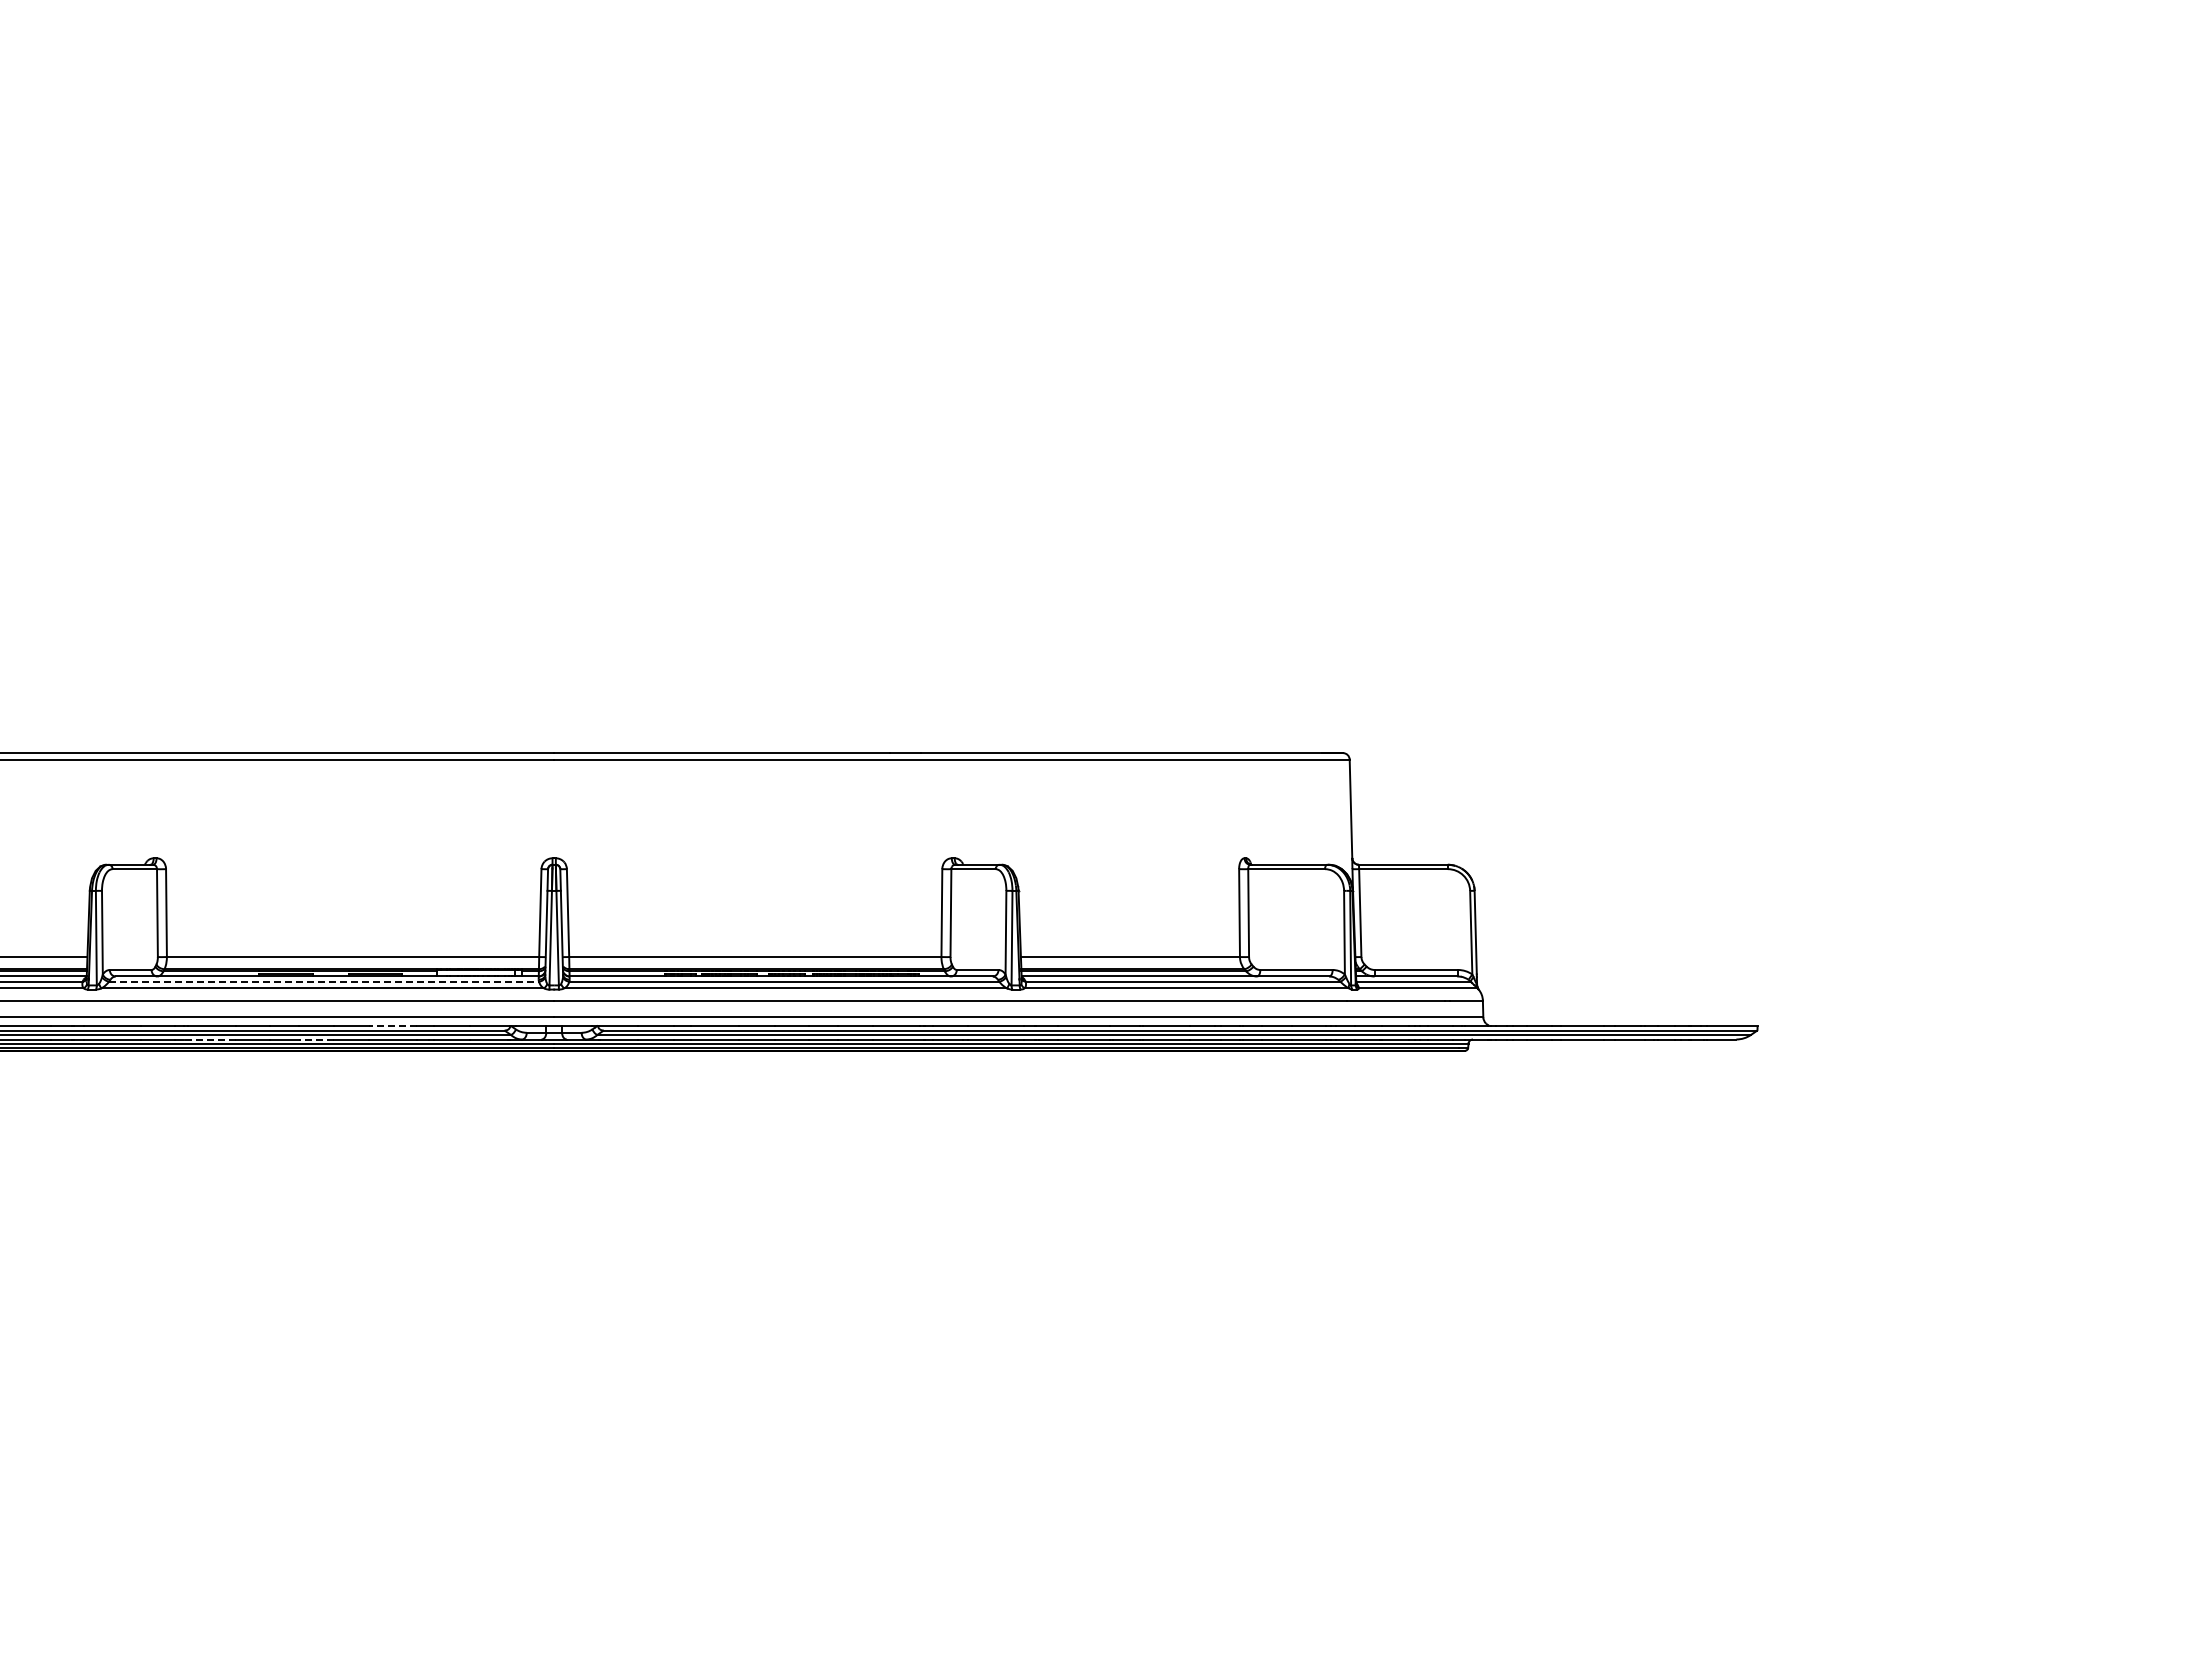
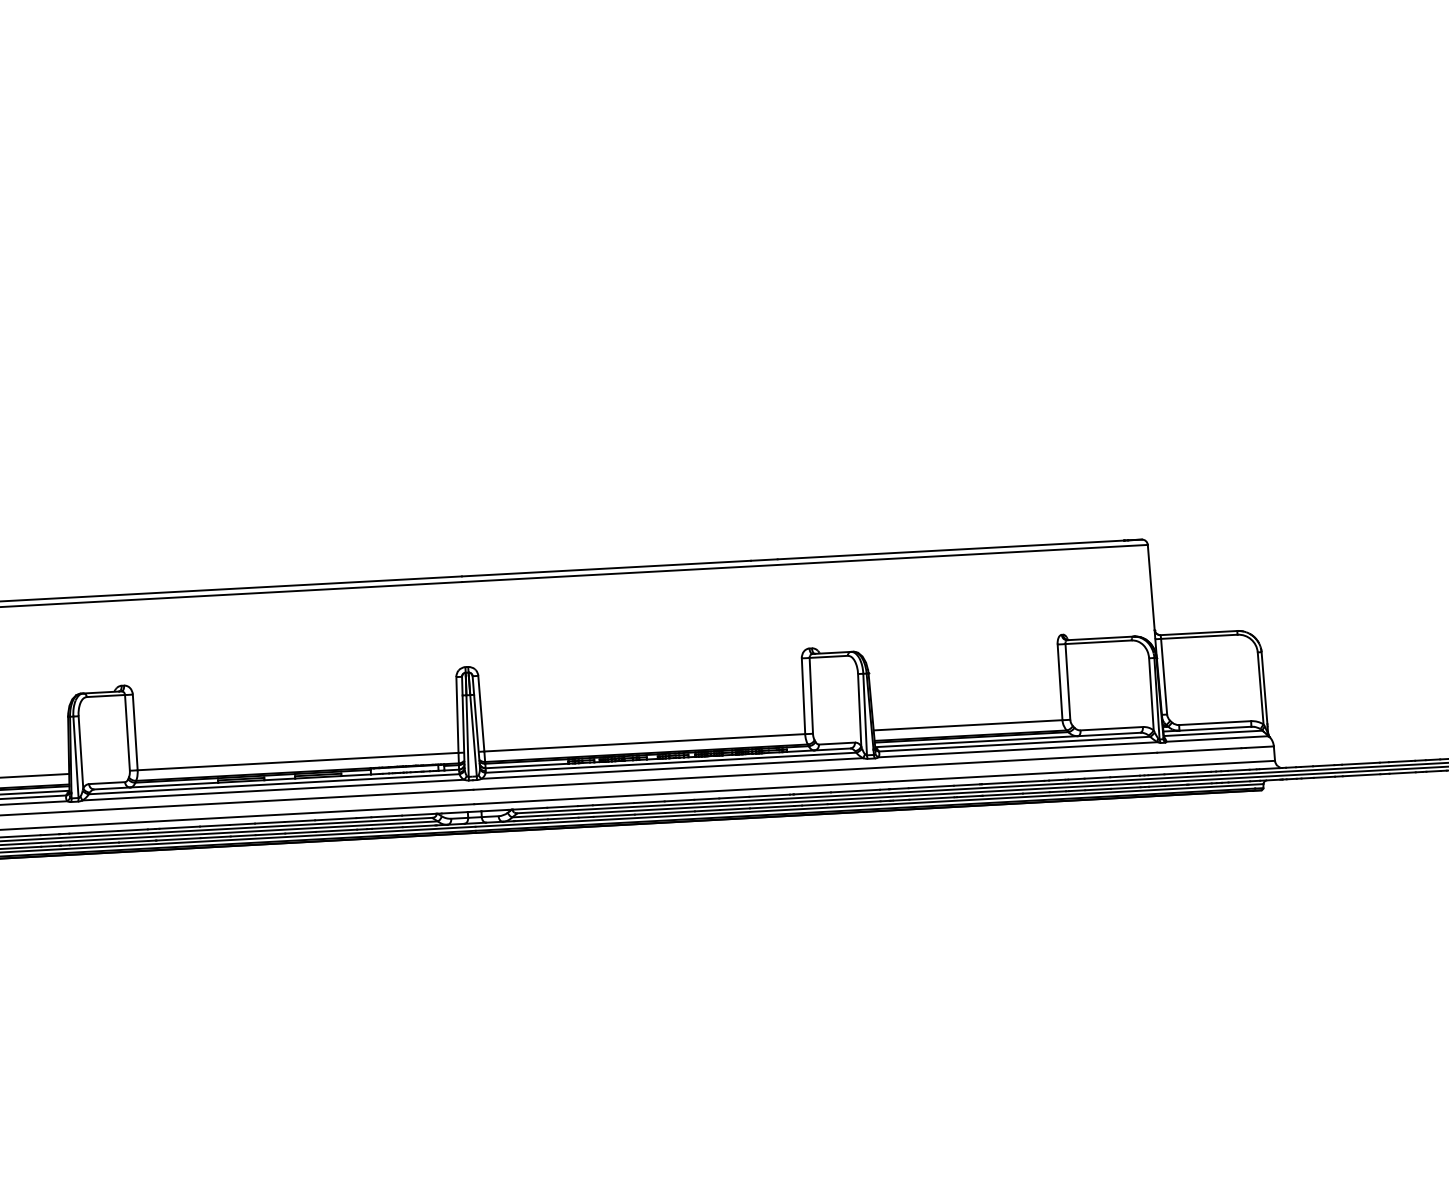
line: (324, 981) -> (274, 784), dashed -> solid
line: (392, 1026) -> (335, 819), dashed -> solid
line: (209, 1039) -> (178, 839), dashed -> solid
line: (316, 1039) -> (270, 834), dashed -> solid

